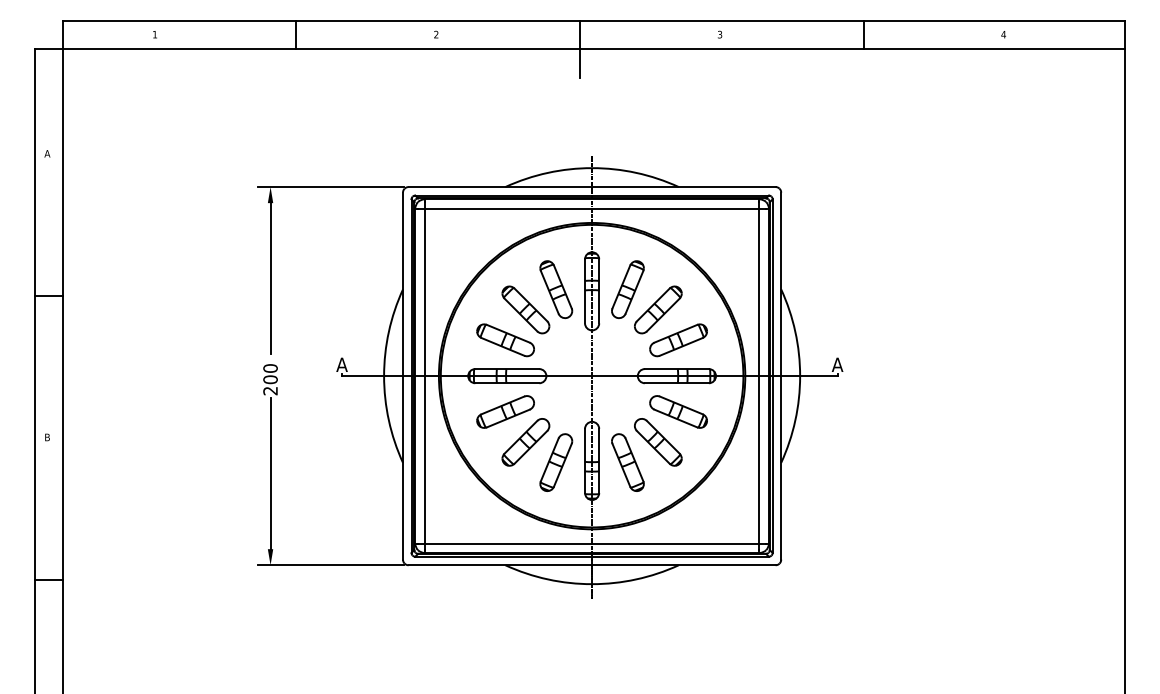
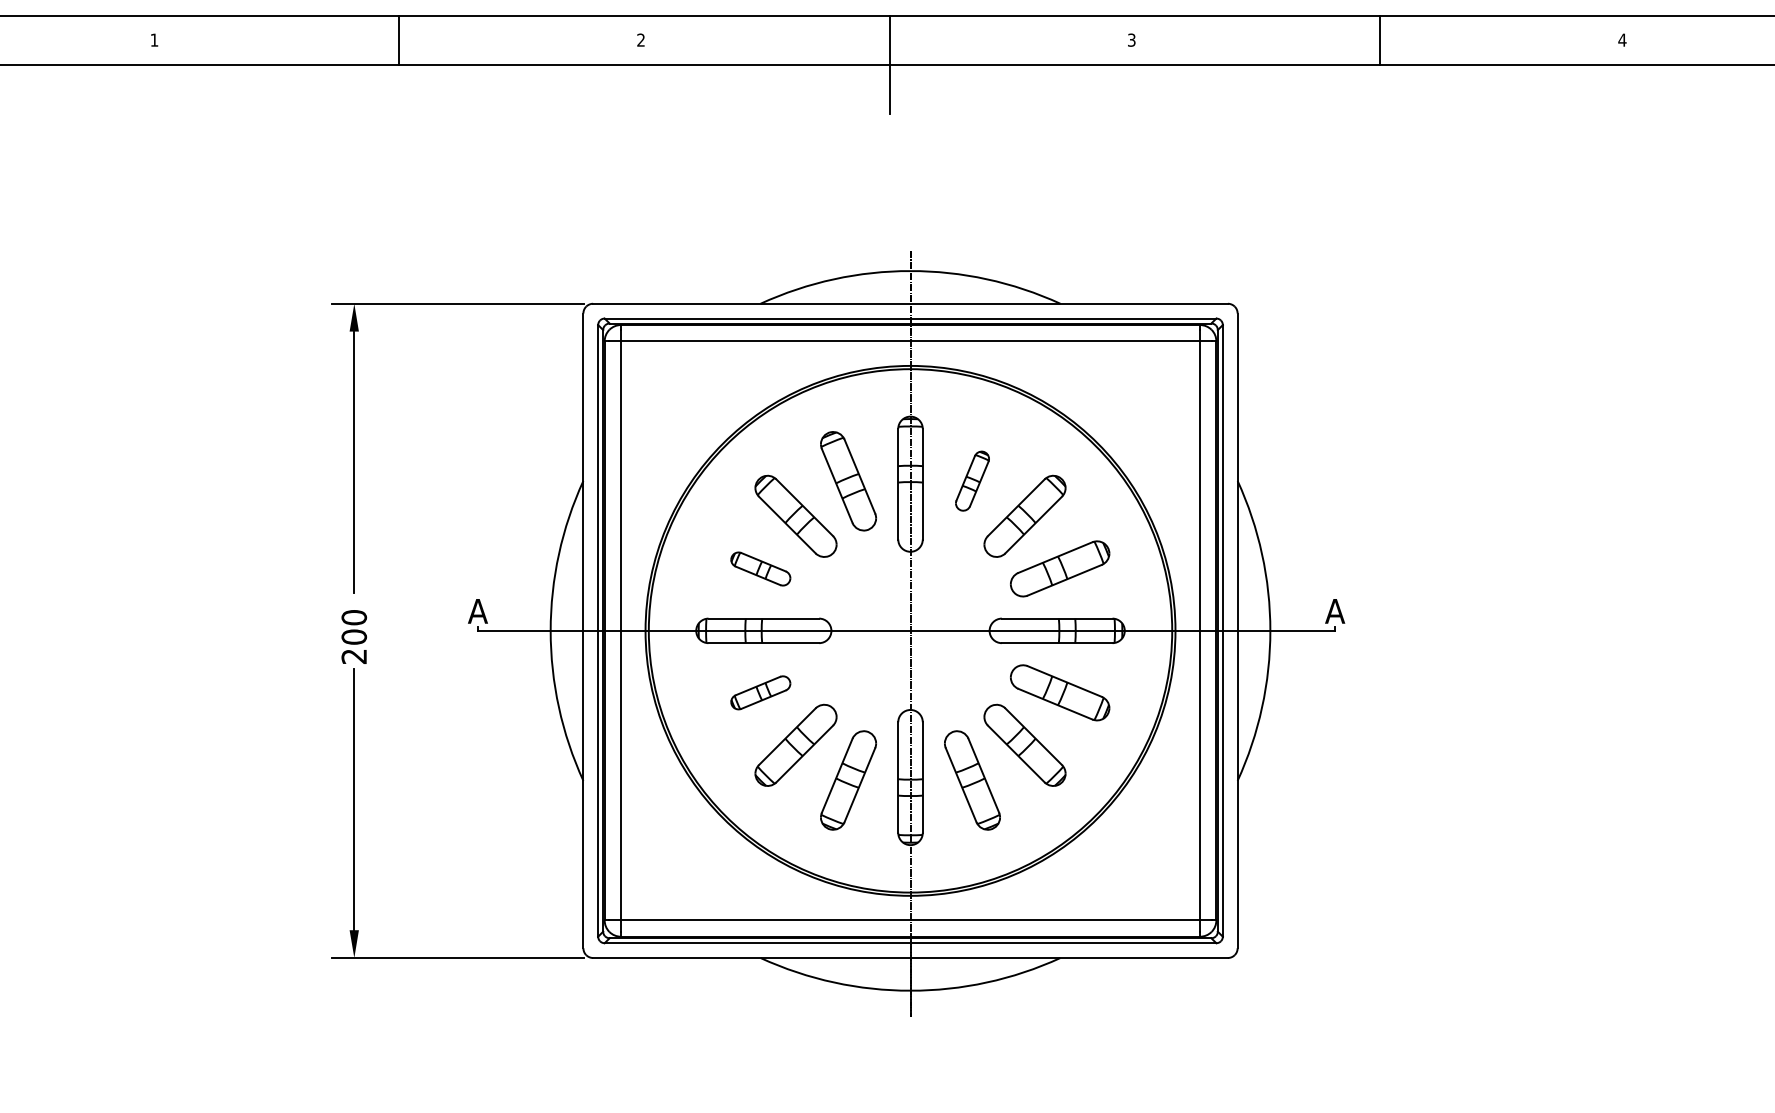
part: (627, 289) -> (971, 480), size x0.6
part: (505, 340) -> (760, 569), size x0.6
part: (505, 411) -> (760, 692), size x0.6

